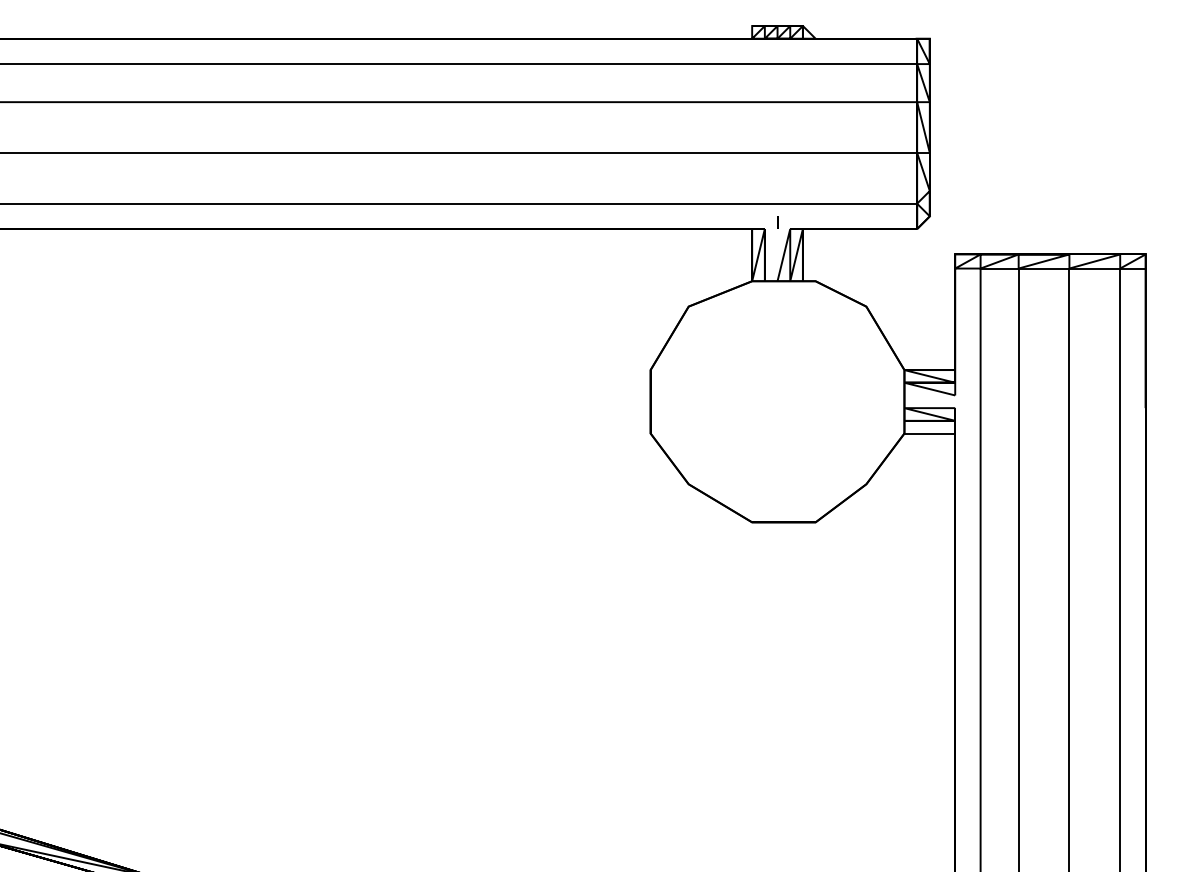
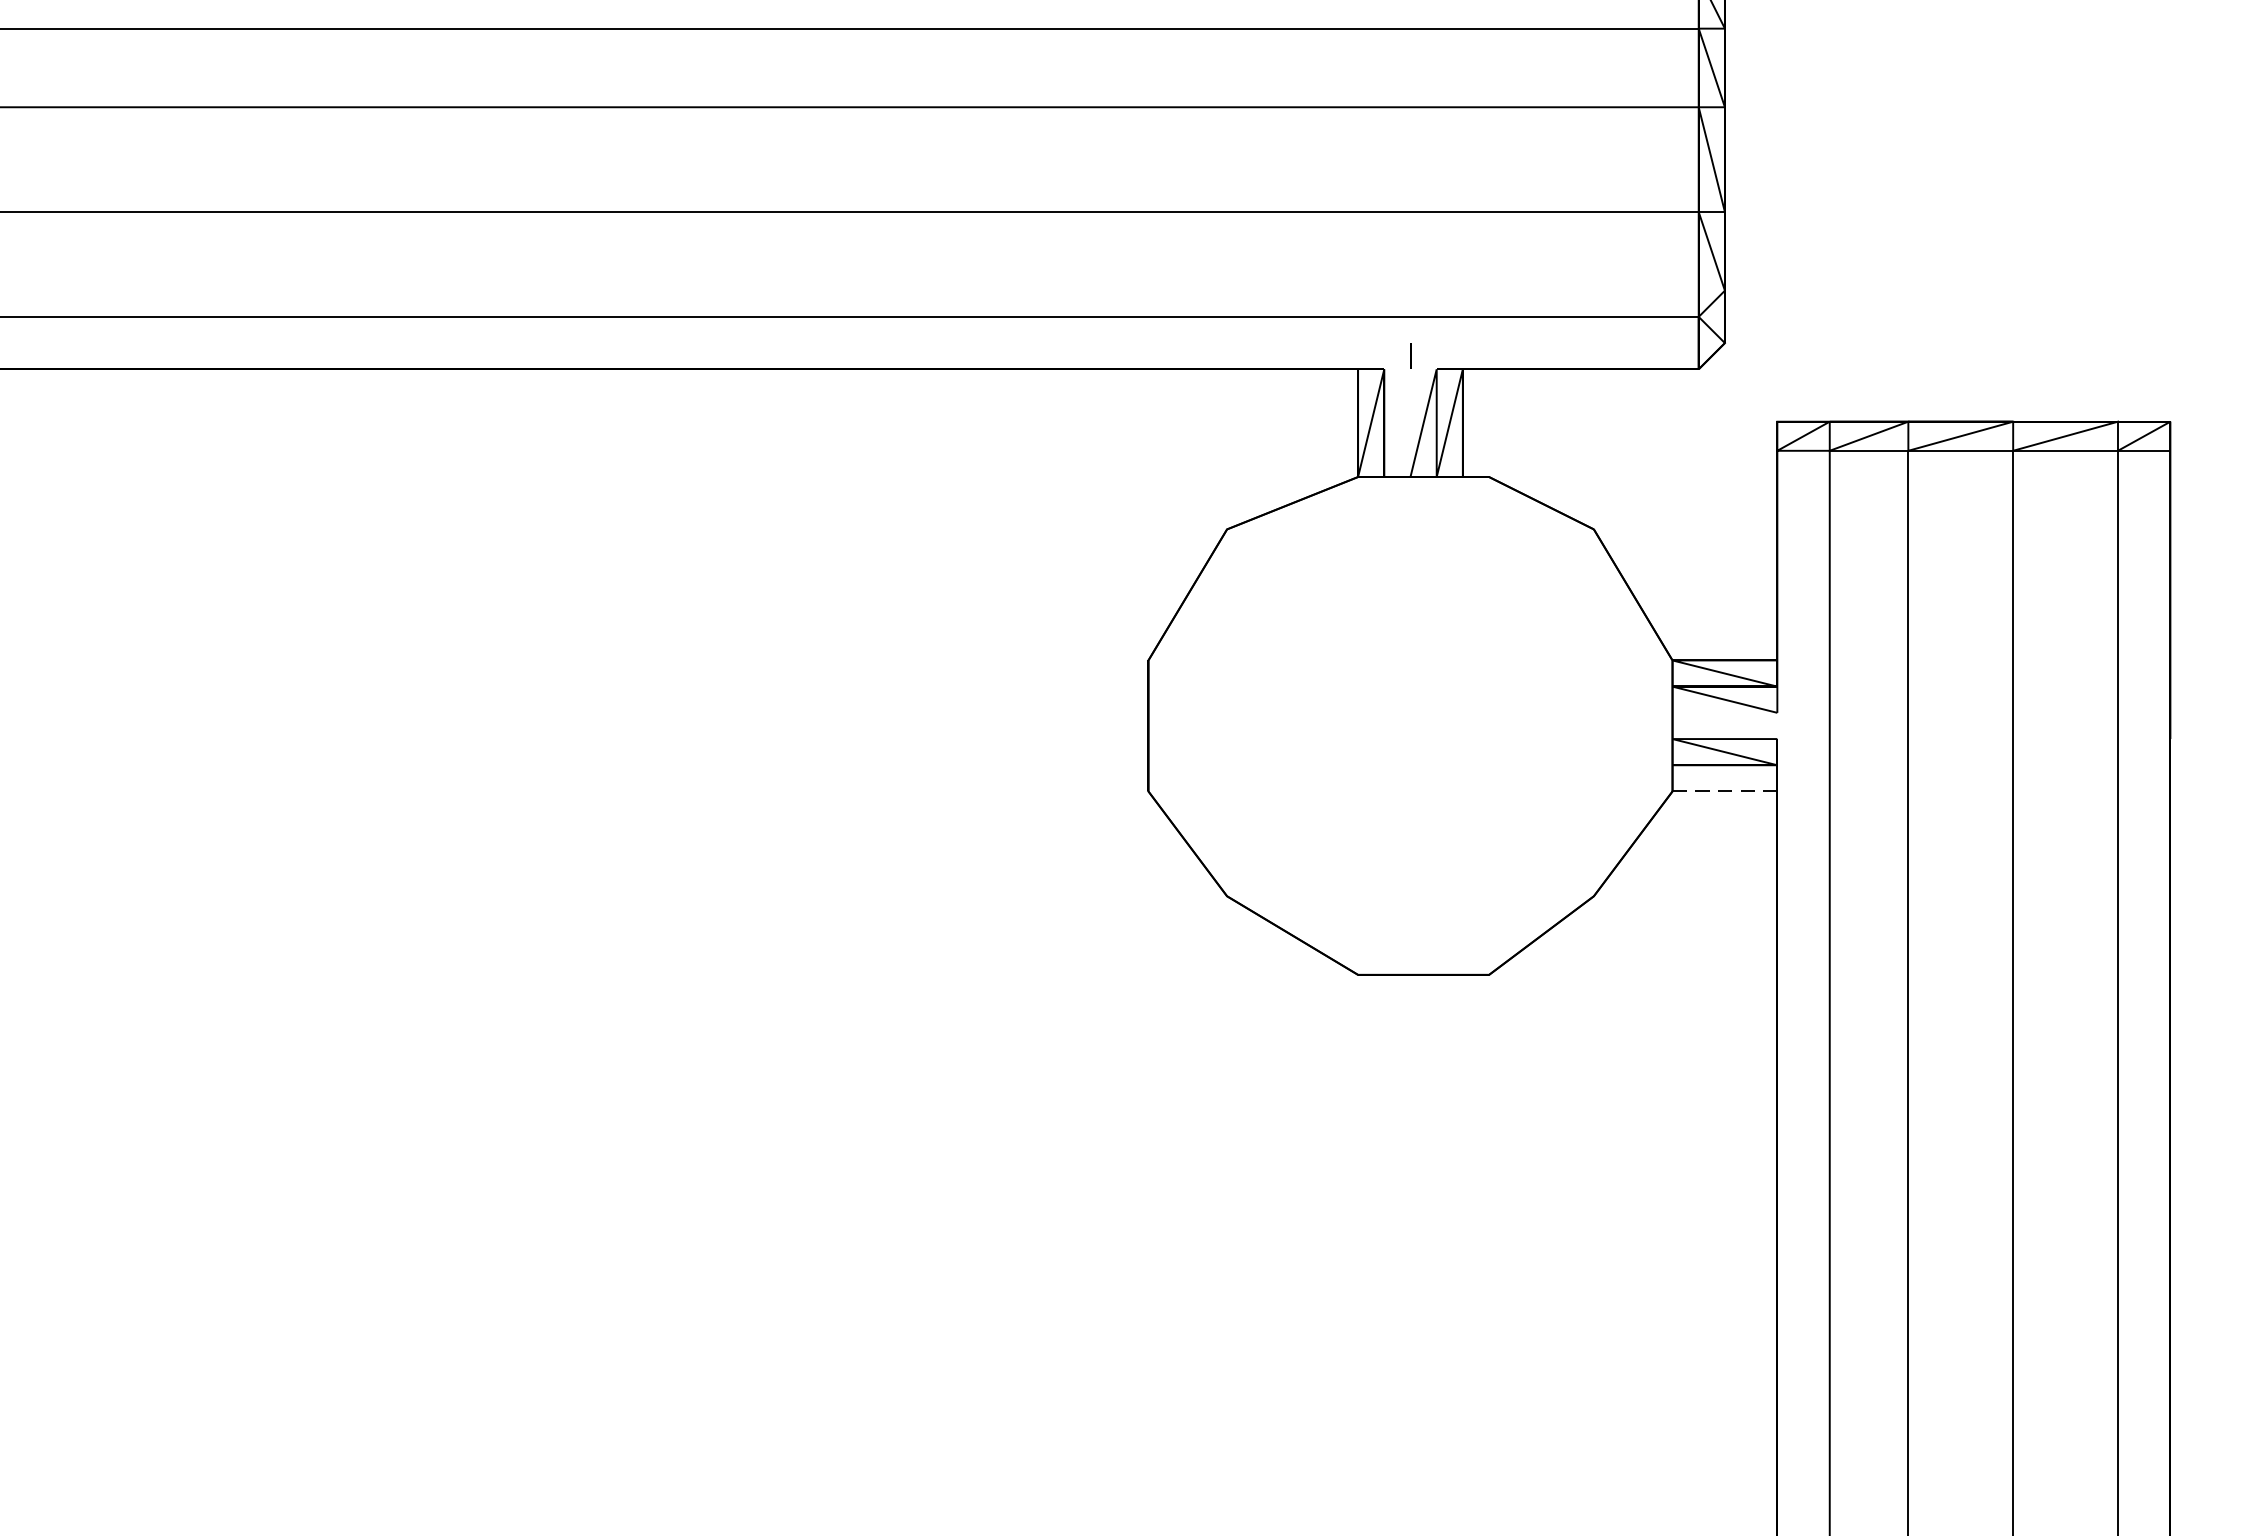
line: (930, 433) -> (1726, 791), solid -> dashed

